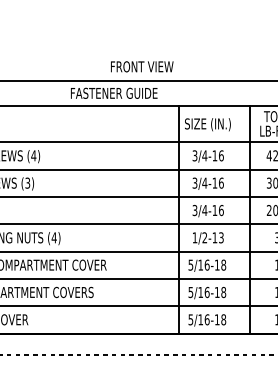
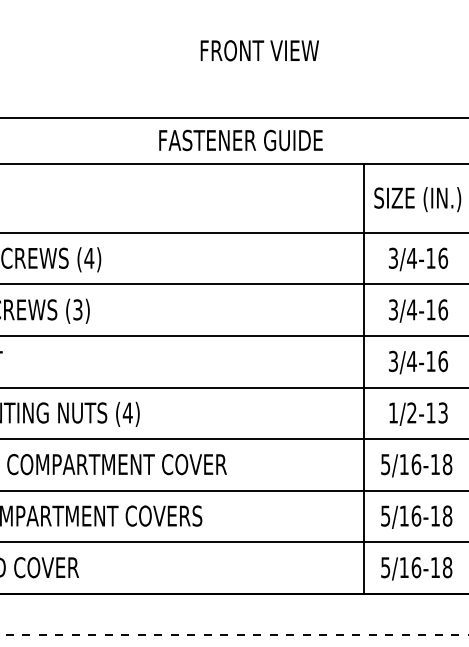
text: (142, 66) -> (260, 50), moved

